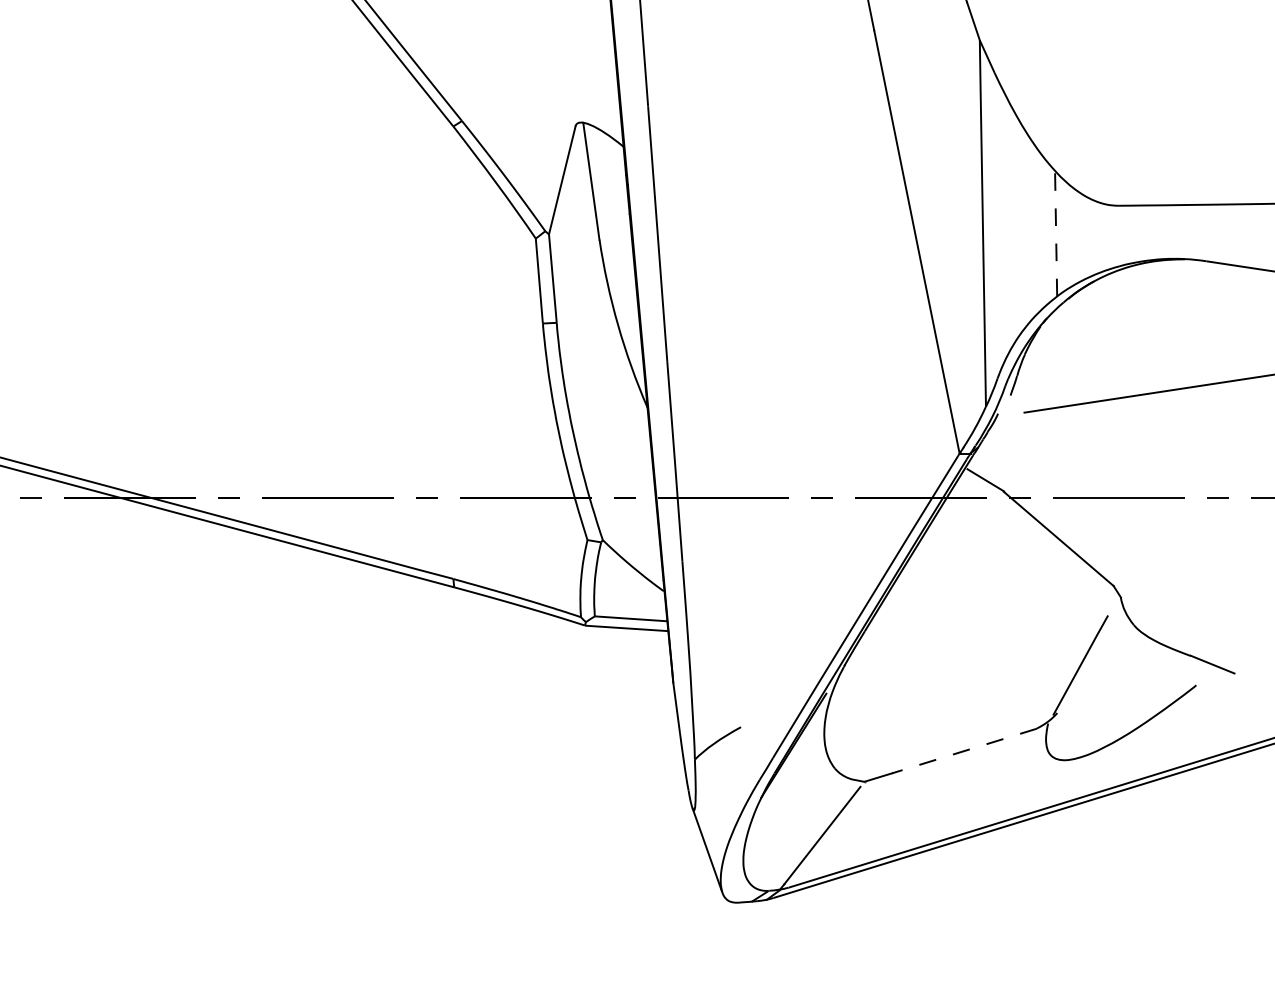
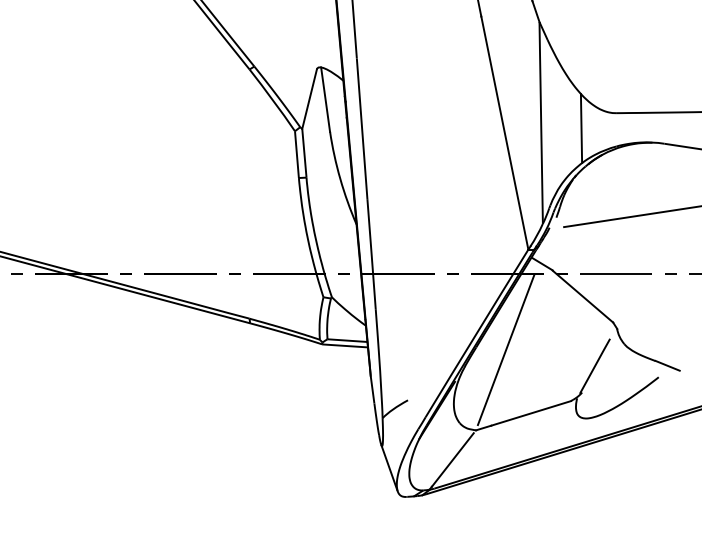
line: (1056, 233) -> (581, 128), dashed -> solid
line: (918, 634) -> (505, 349), added
line: (965, 751) -> (531, 413), dashed -> solid

